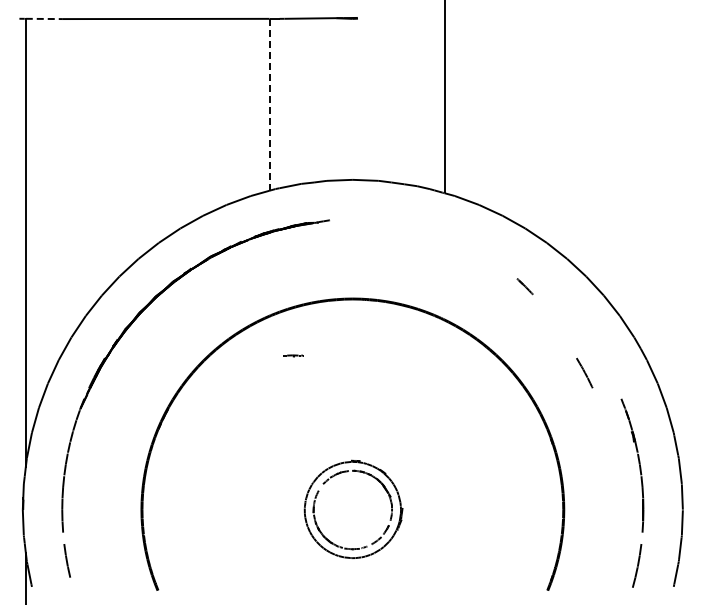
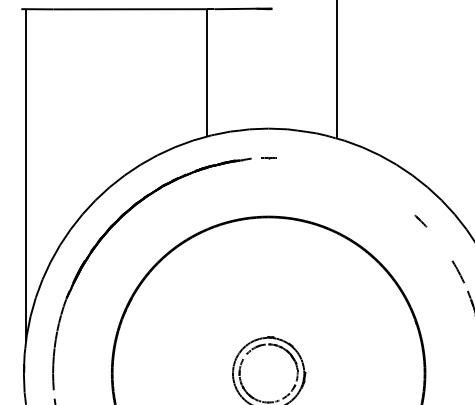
line: (44, 18) -> (39, 8), dashed -> solid
line: (269, 104) -> (206, 72), dashed -> solid
line: (524, 286) -> (420, 221), moved
line: (293, 355) -> (269, 158), moved
line: (584, 372) -> (458, 271), moved

